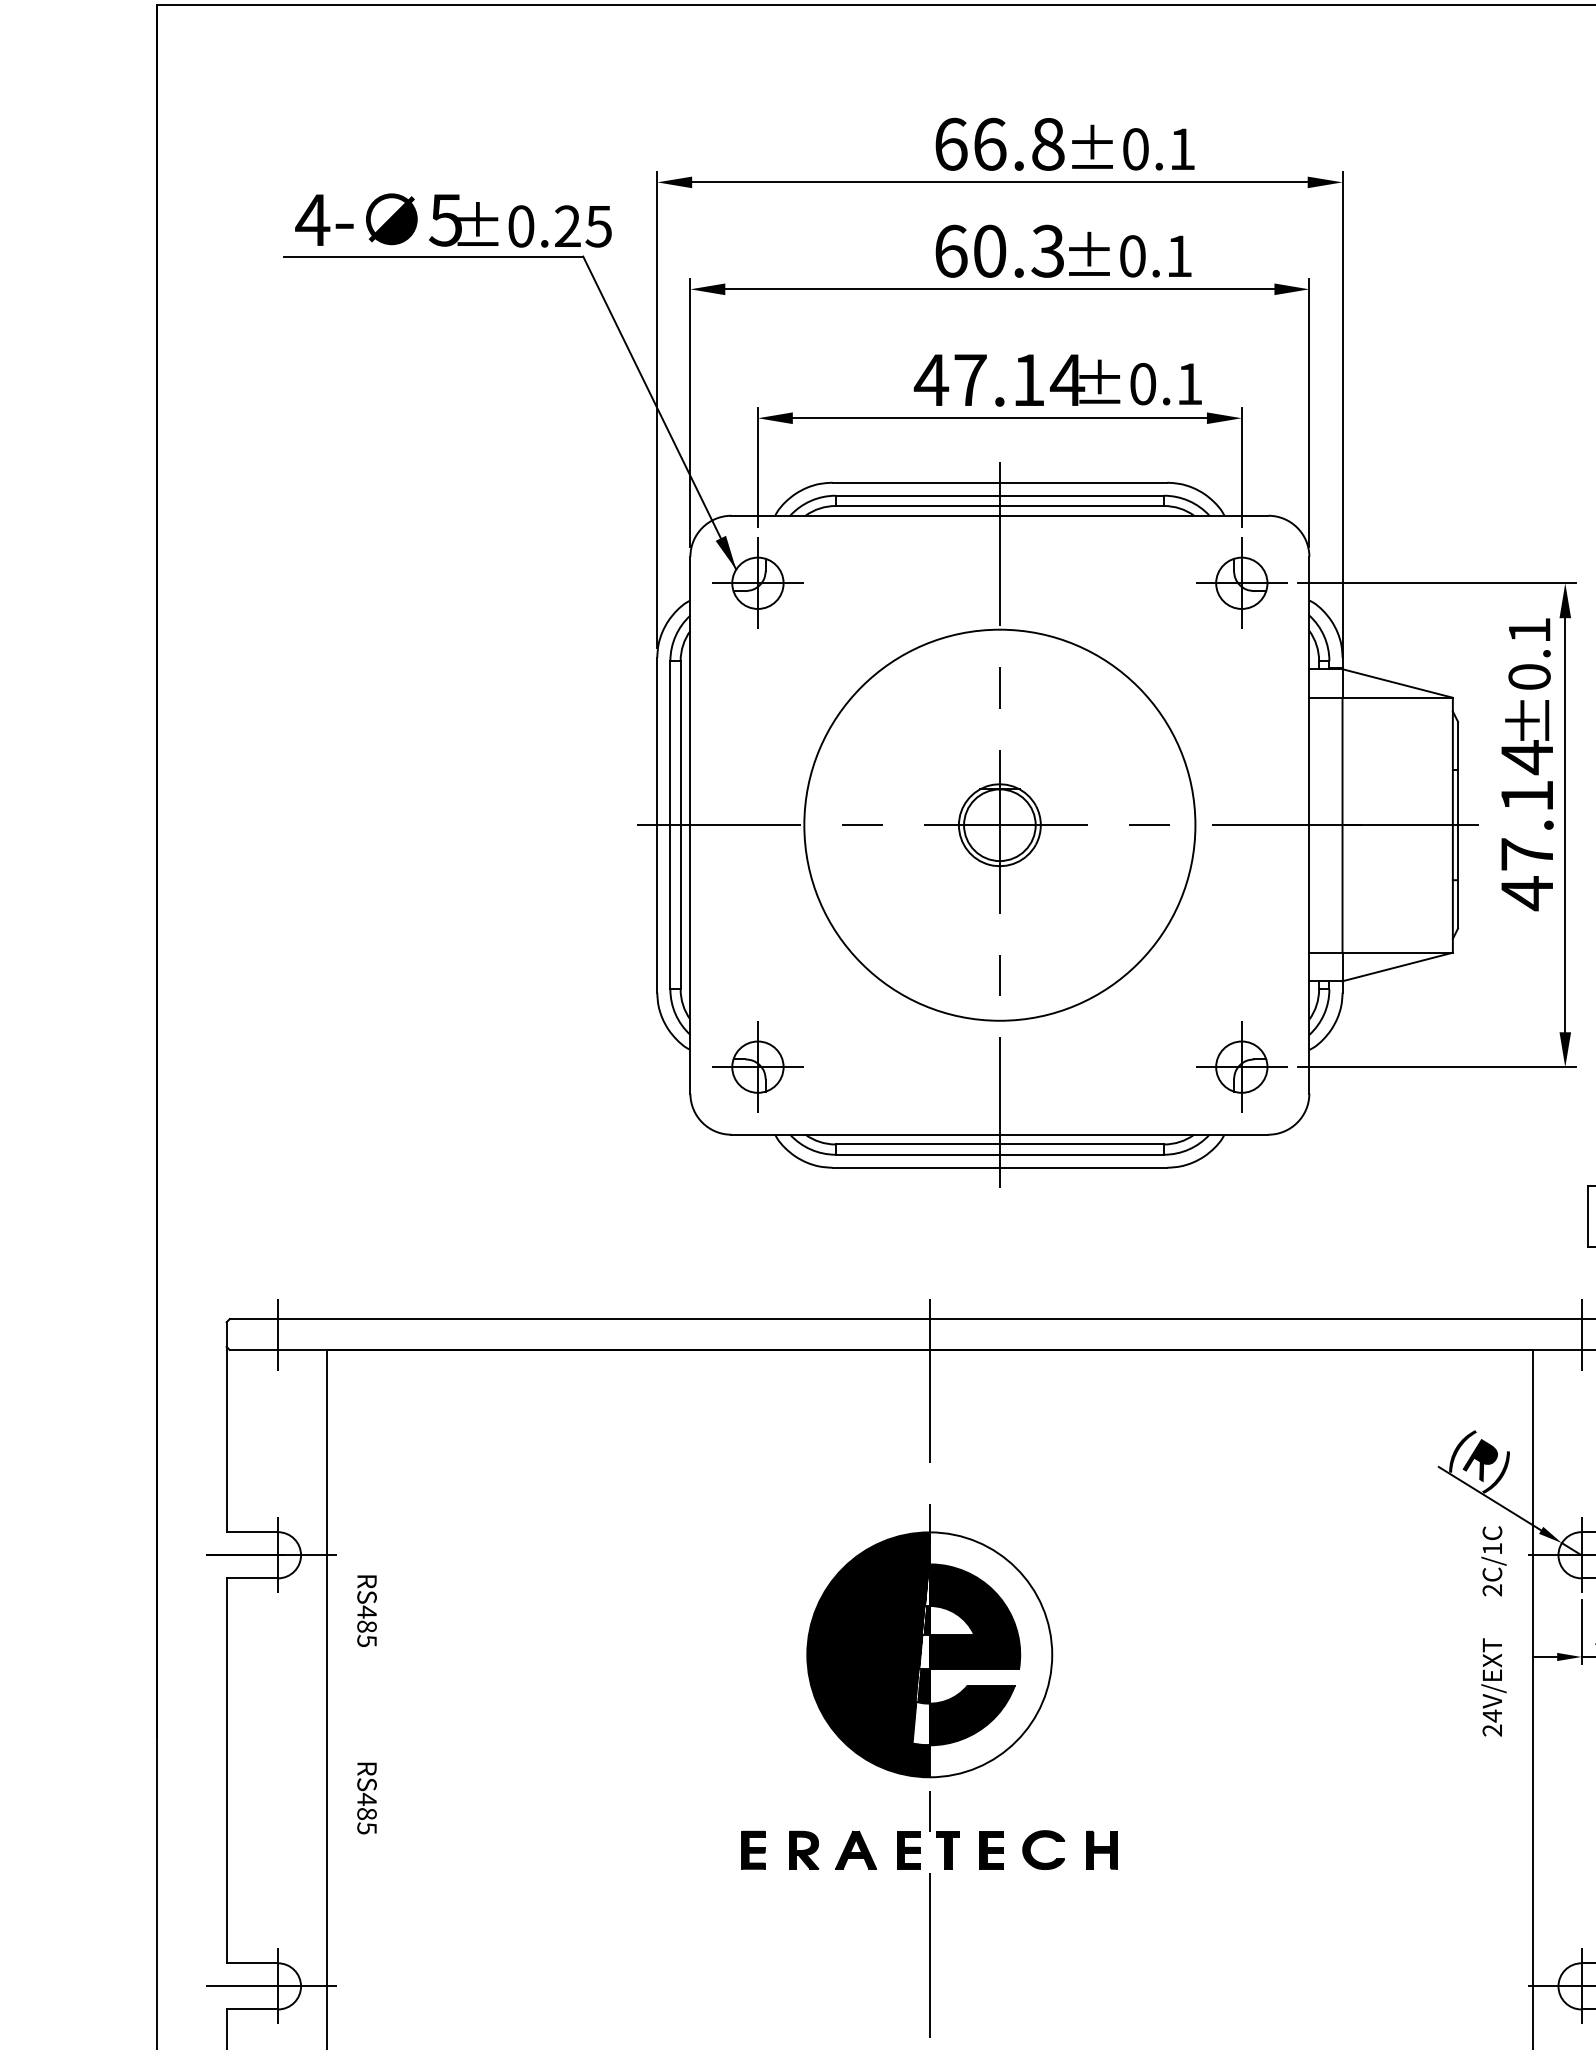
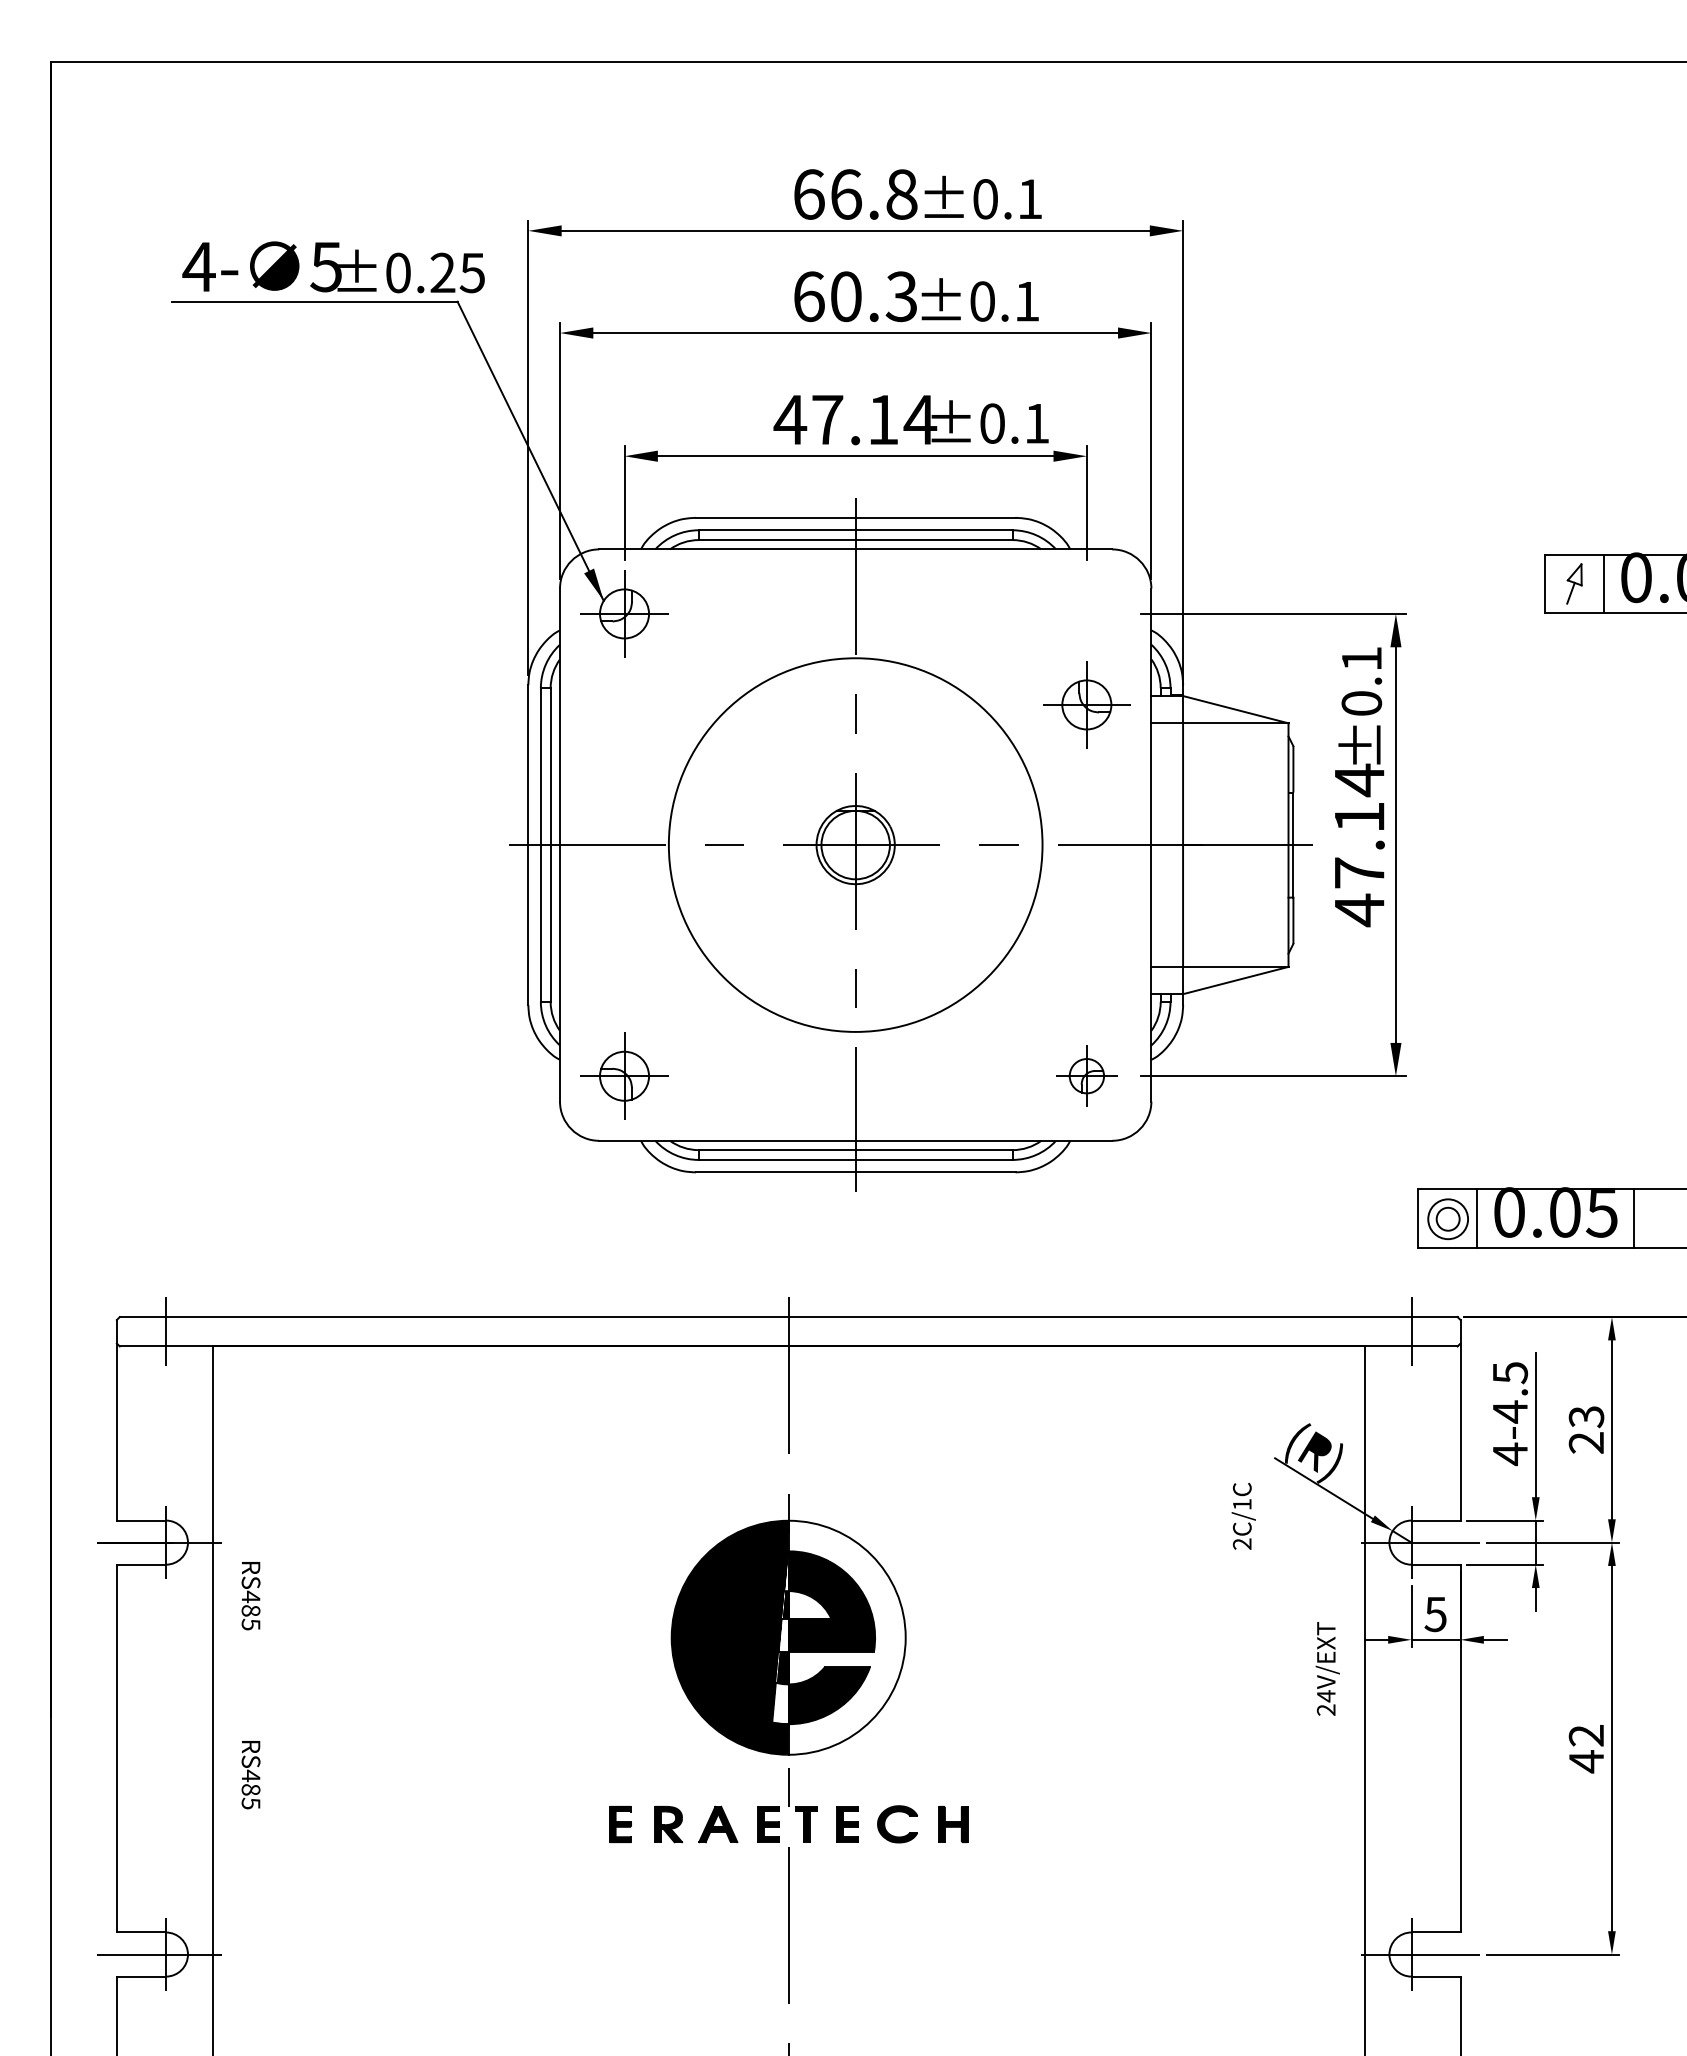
part: (1241, 582) -> (1086, 704), moved
part: (1241, 1066) -> (1086, 1075), size x0.7
text: (1493, 1560) -> (1243, 1515), moved

